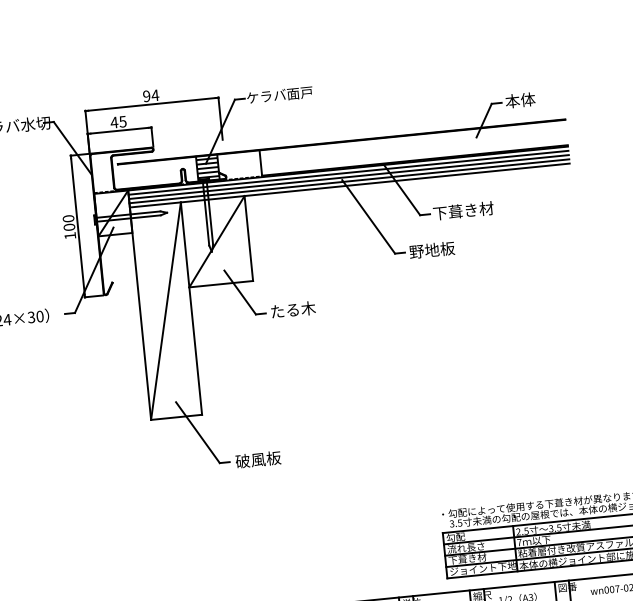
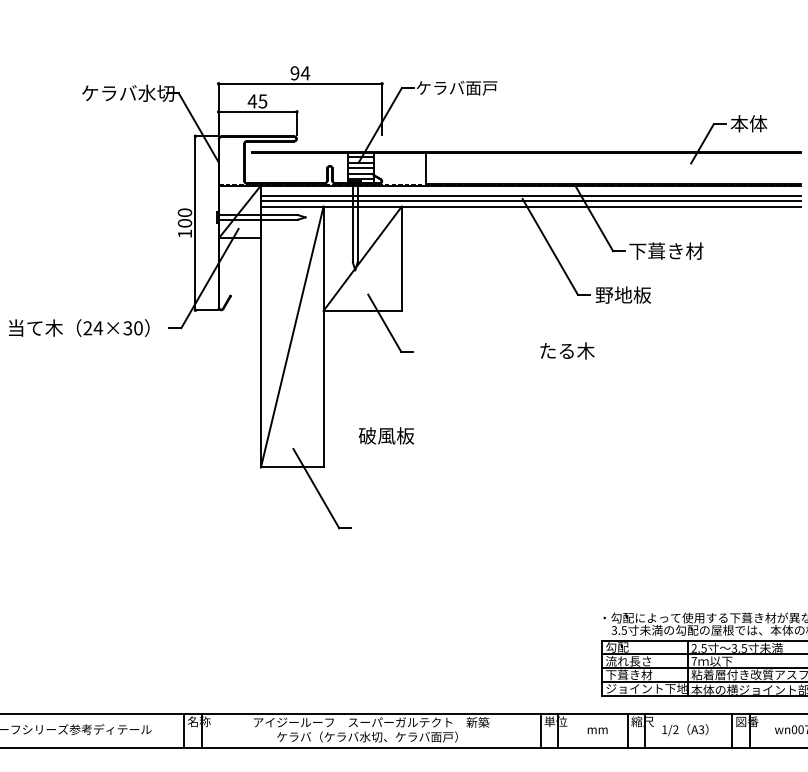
line: (347, 172) -> (530, 190), removed
text: (293, 309) -> (567, 350), moved
text: (258, 459) -> (386, 435), moved

